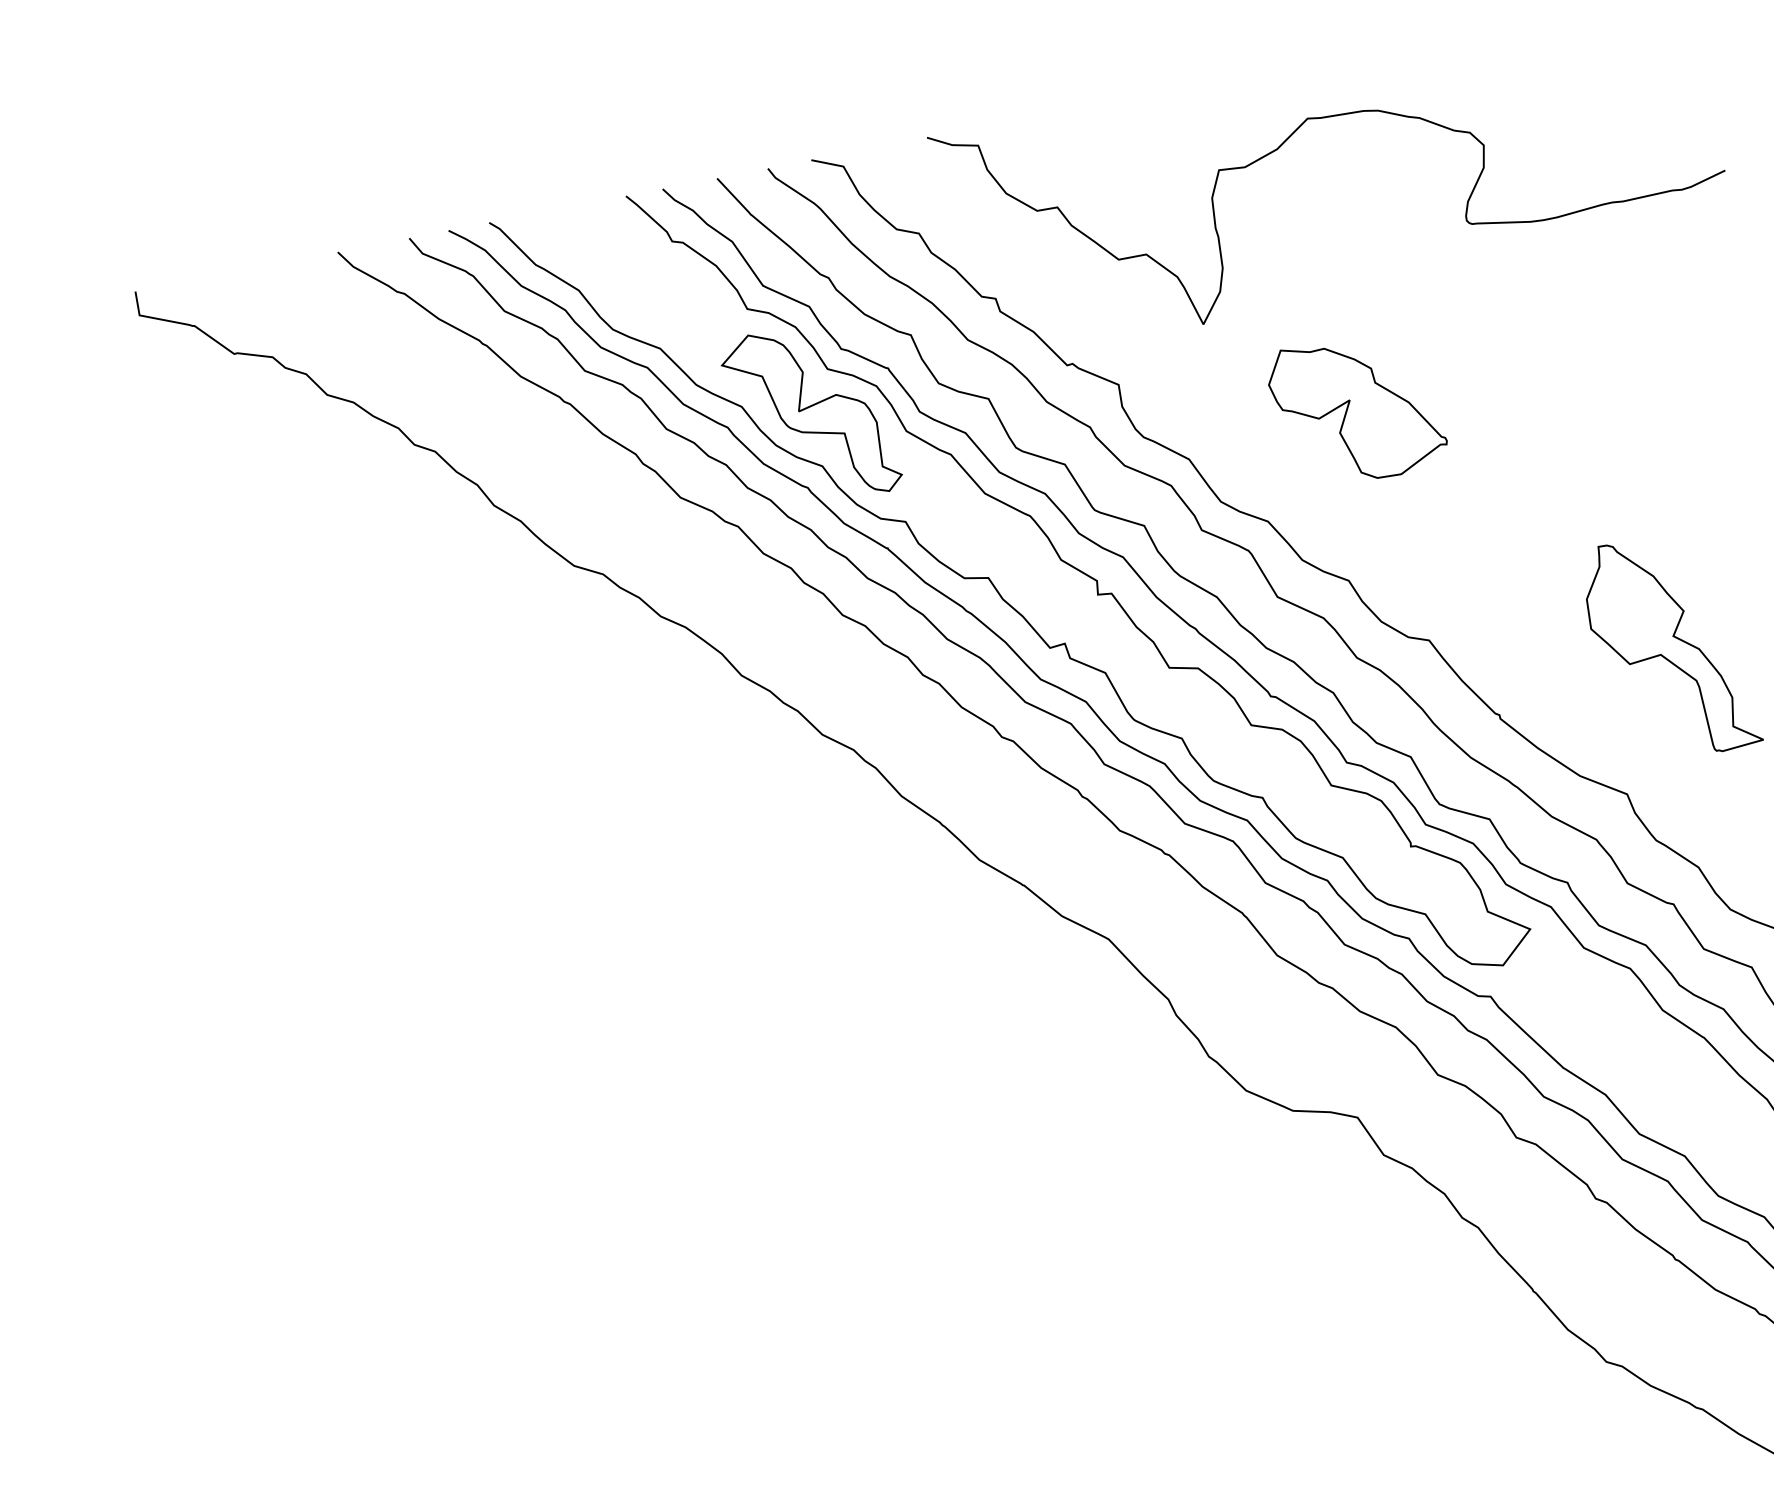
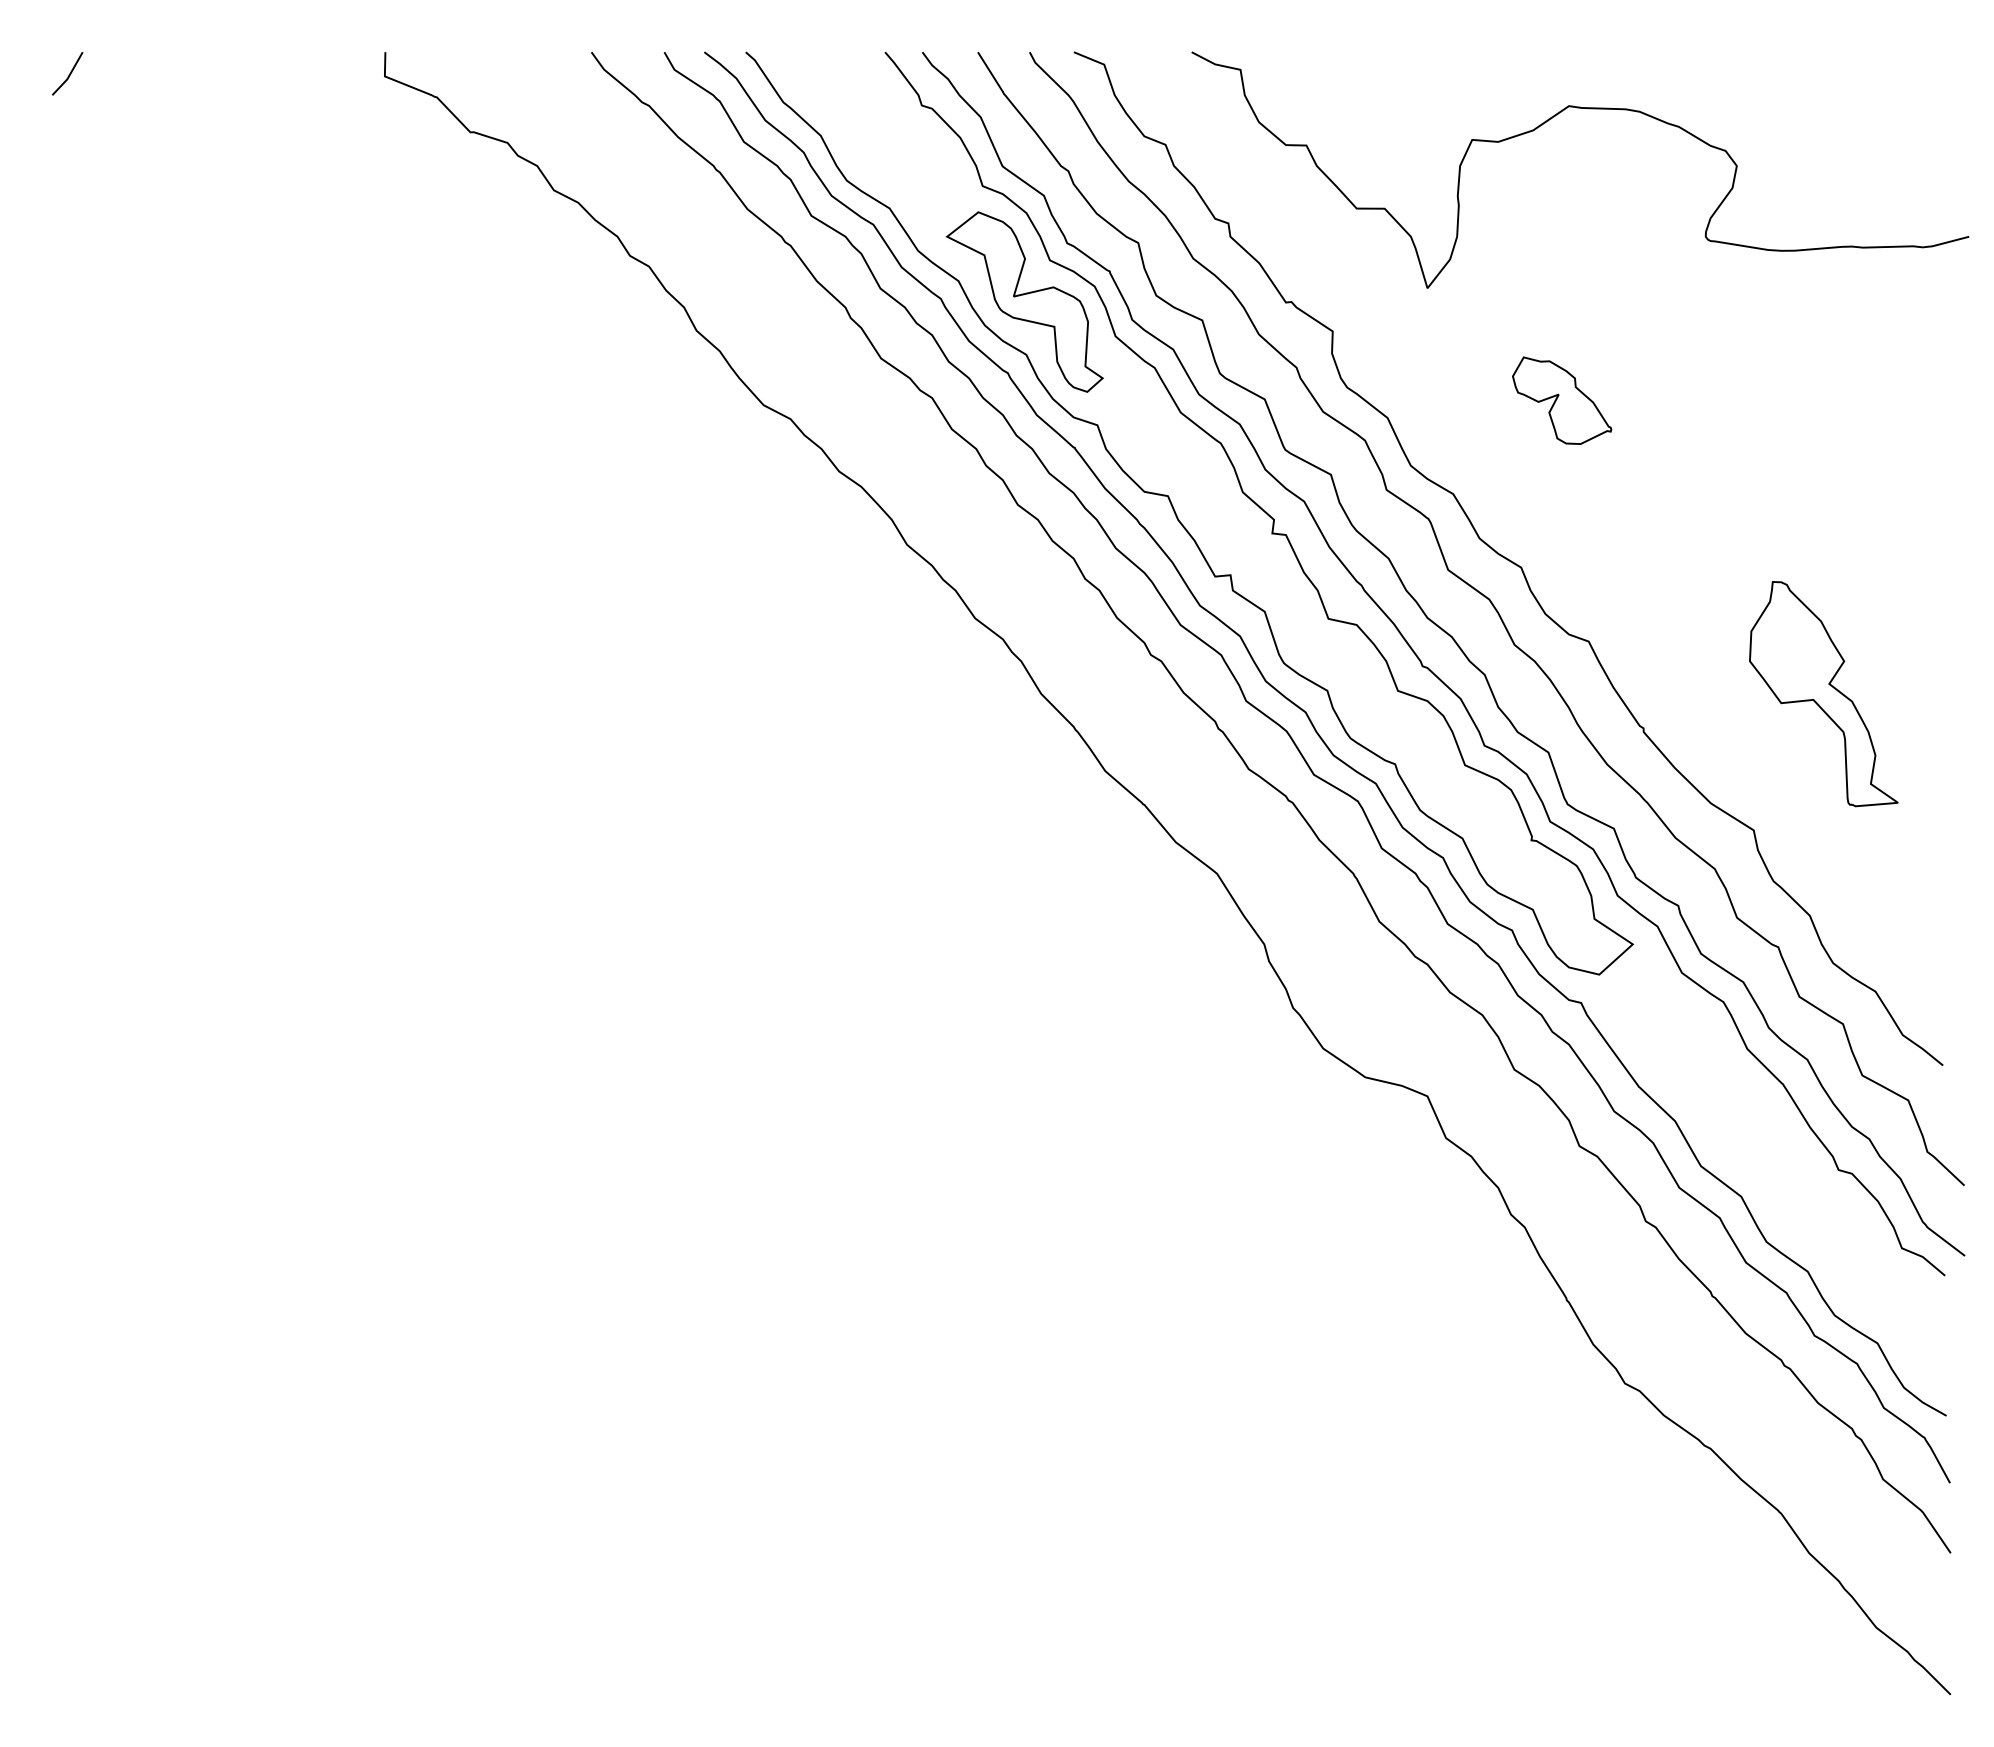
part: (1356, 409) -> (1561, 400), size x0.6

